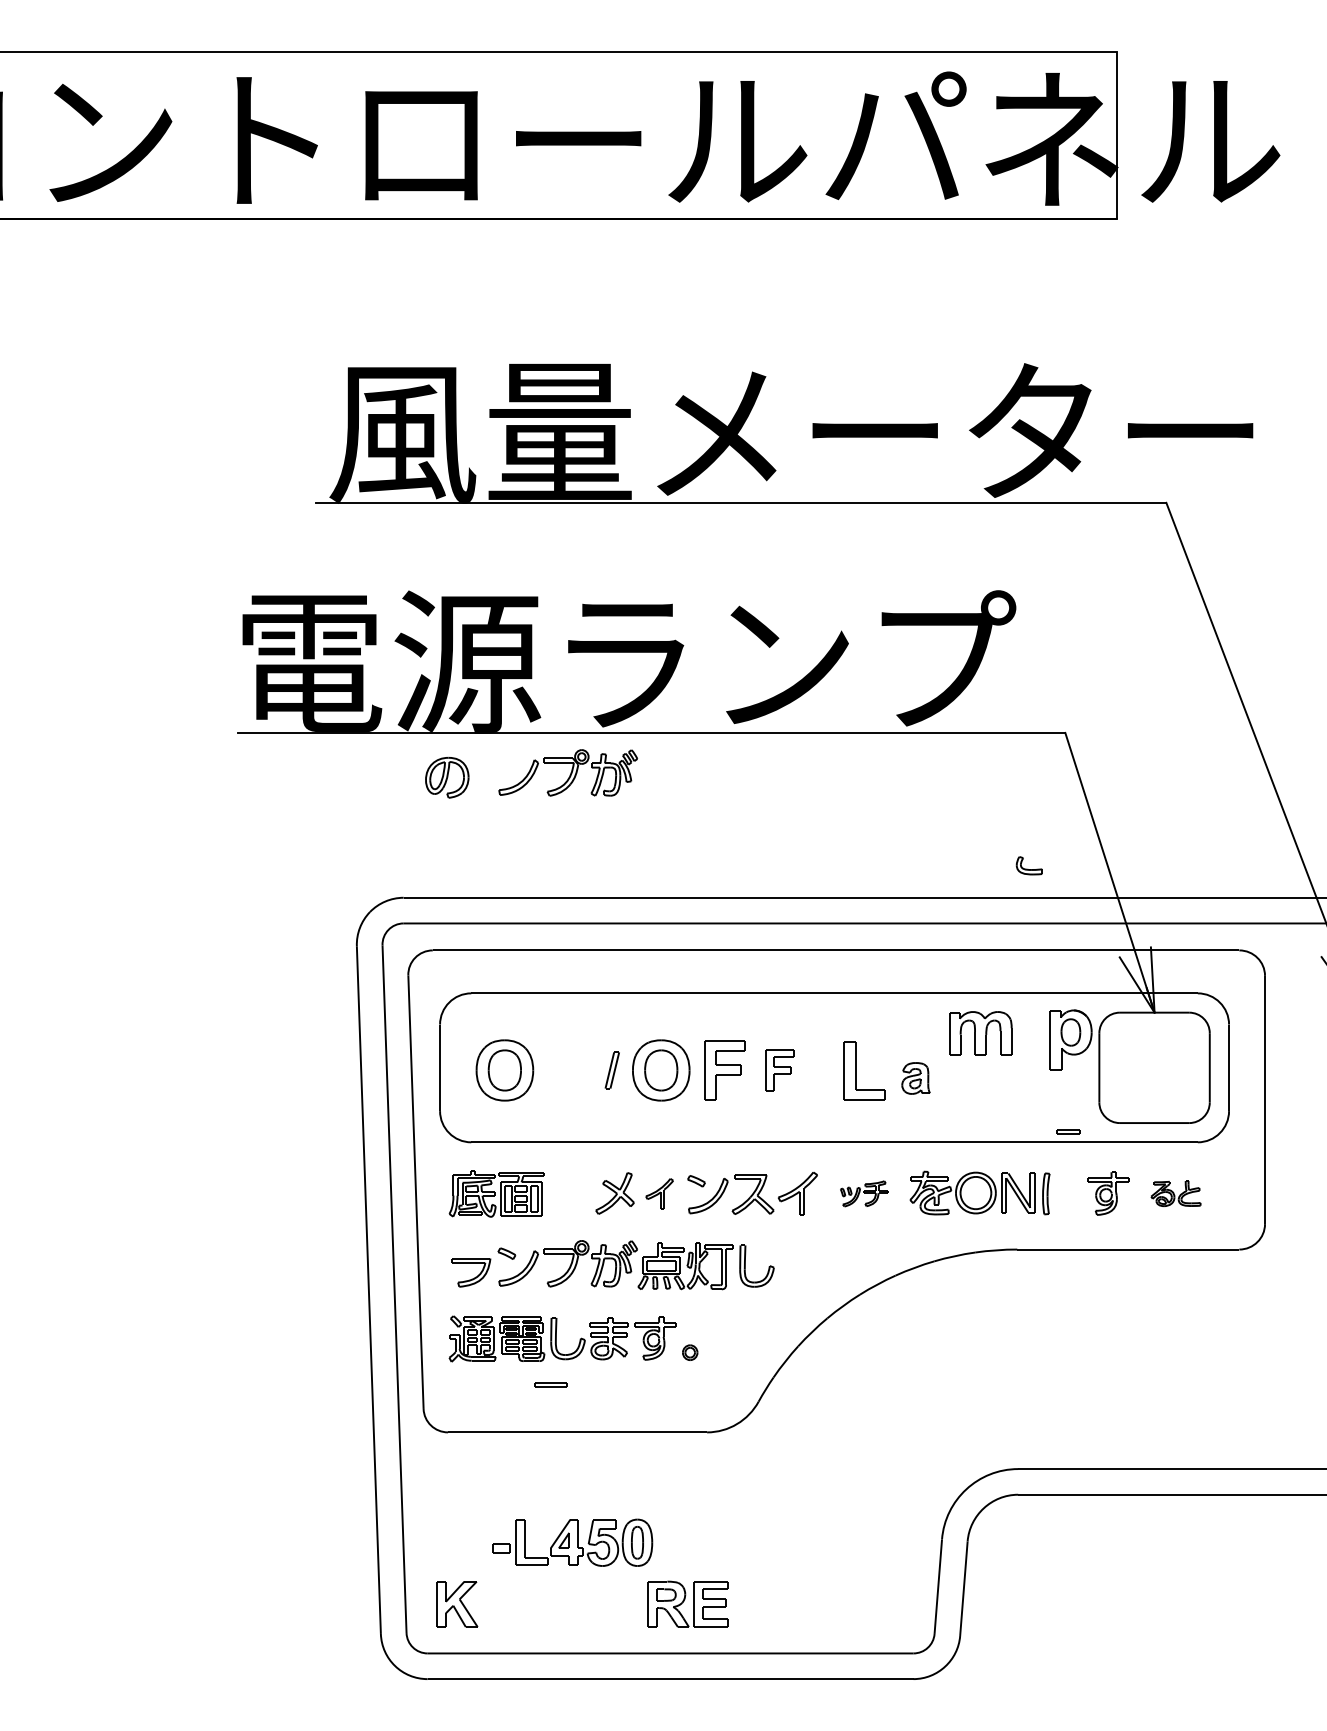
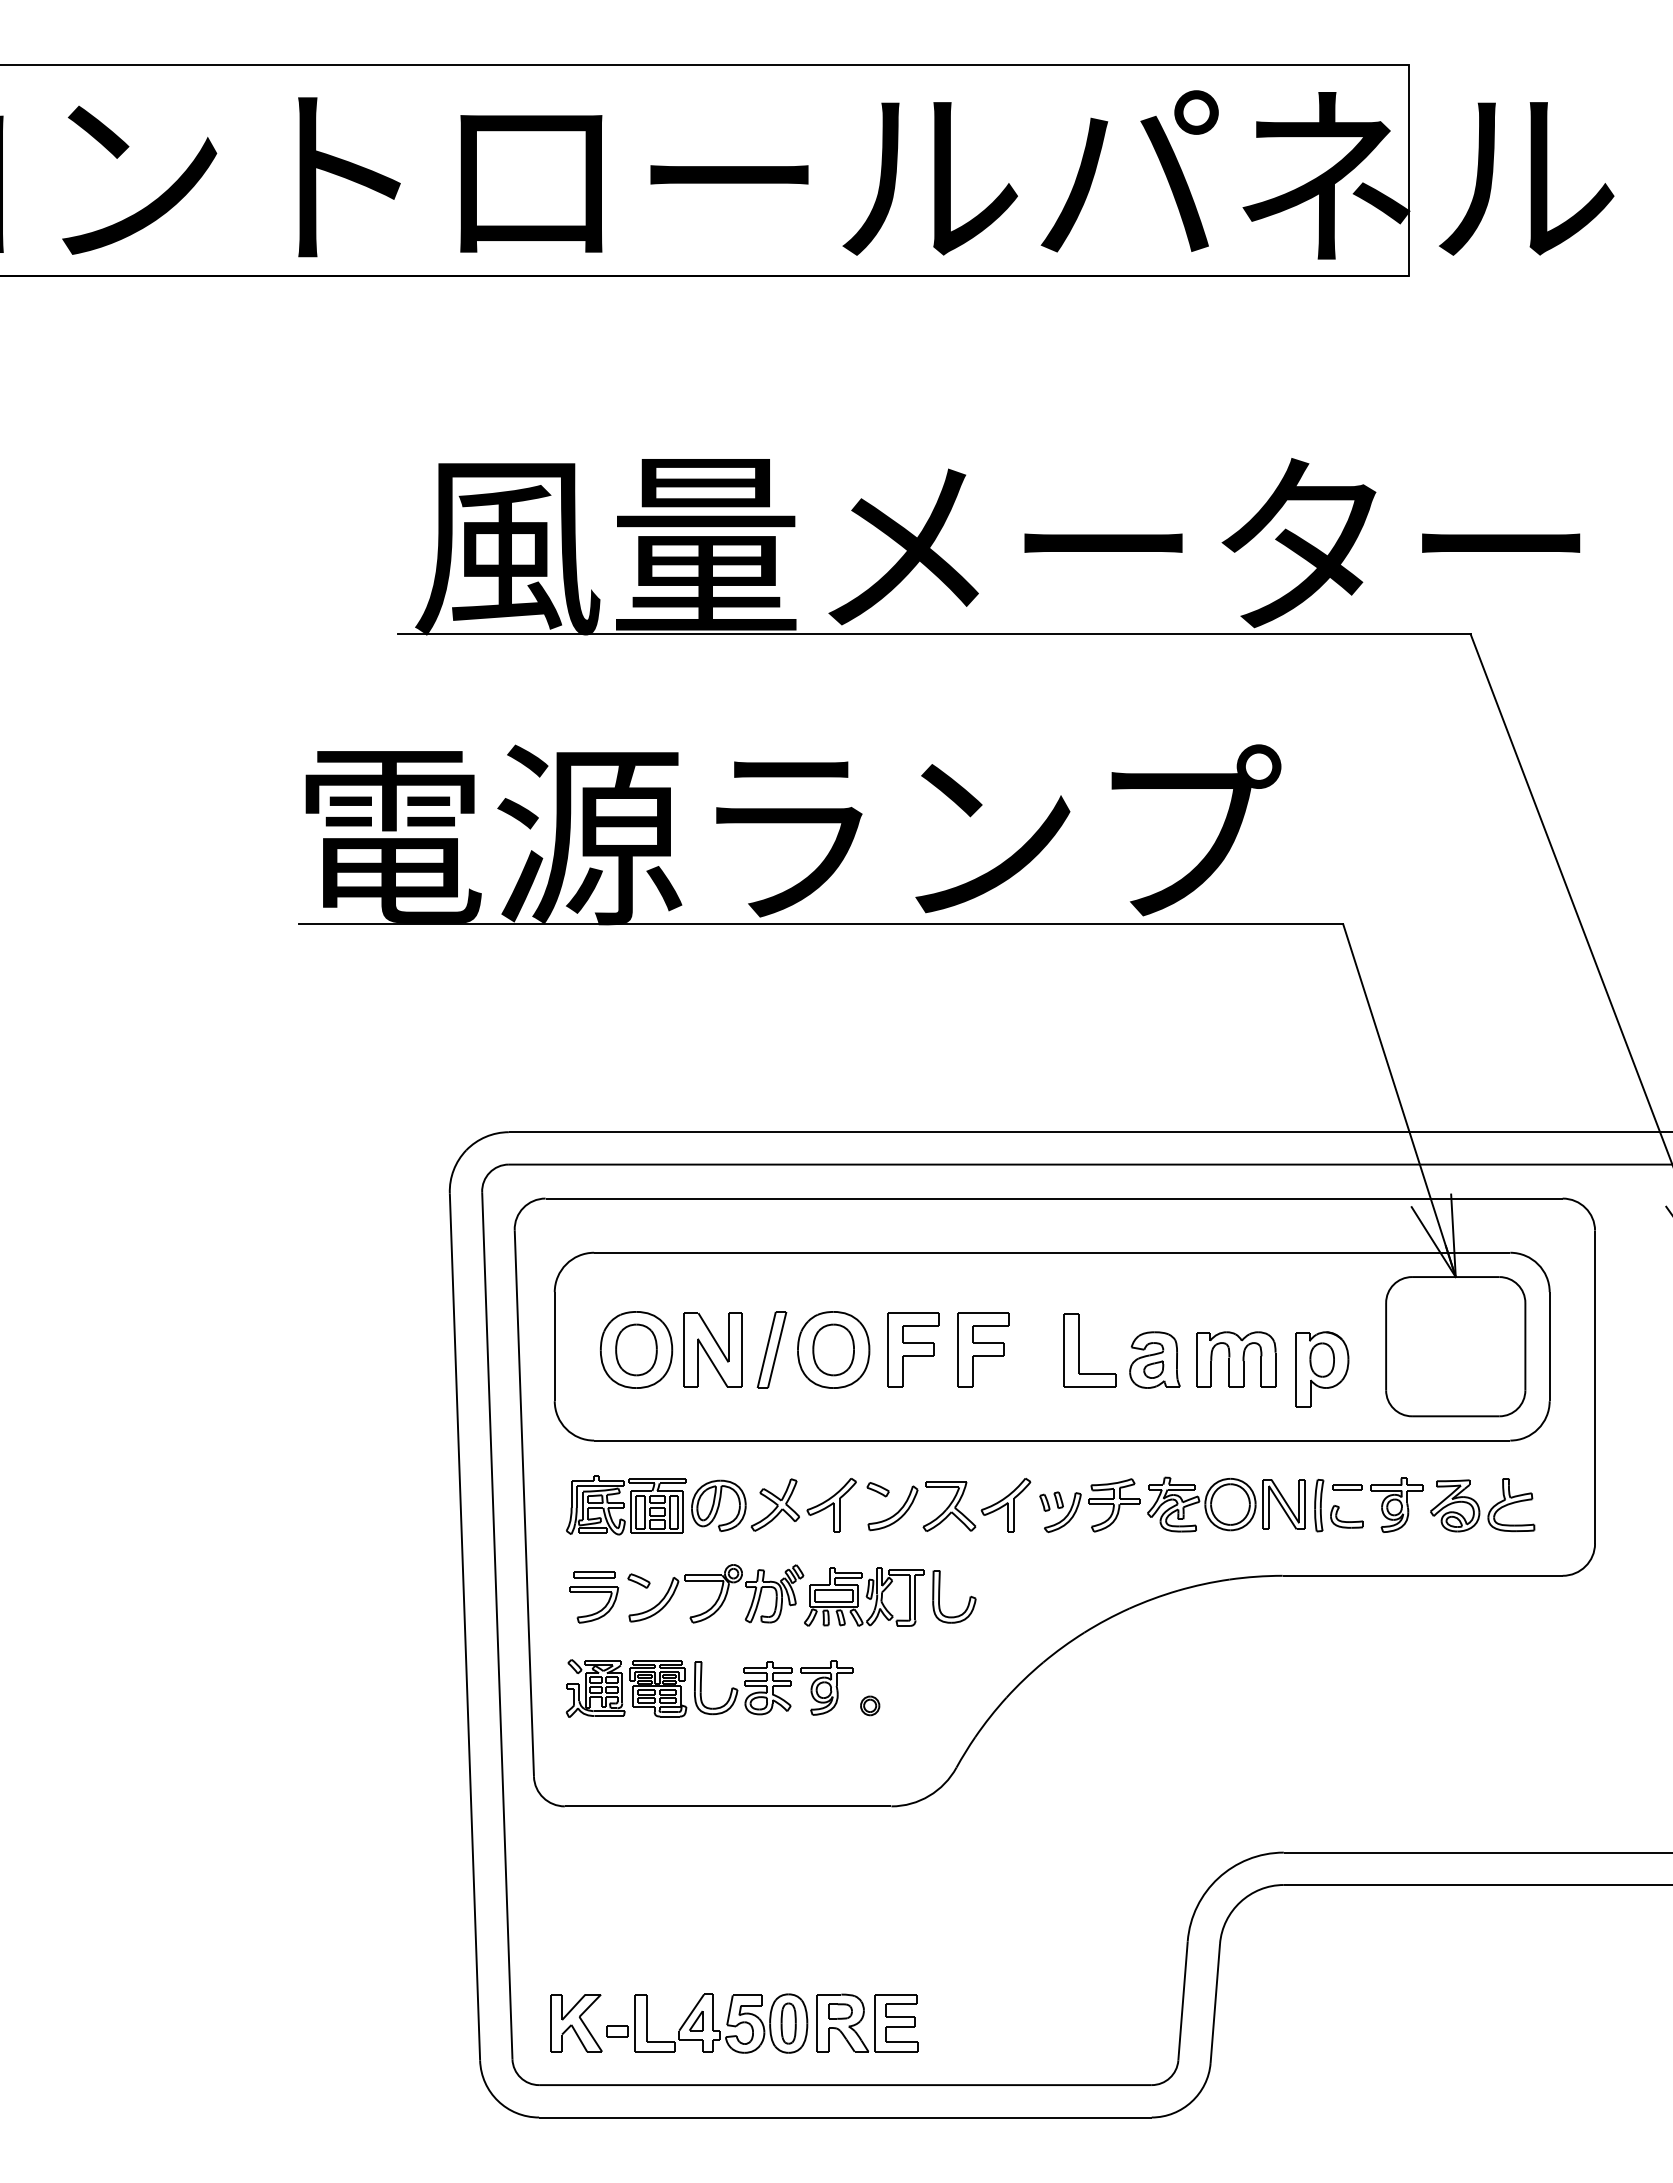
part: (568, 772) -> (716, 974), removed
part: (447, 777) -> (718, 1505), moved
part: (1029, 865) -> (1346, 1516), moved
part: (980, 1033) -> (1236, 1359), moved
part: (1071, 1039) -> (1322, 1369), moved
part: (565, 1070) -> (712, 1349), added
part: (611, 1070) -> (771, 1349), size x1.67
part: (780, 1070) -> (983, 1349), size x1.43
part: (915, 1078) -> (1154, 1359), size x1.43
part: (1068, 1131) -> (1347, 1487), moved
part: (659, 1193) -> (831, 1505), size x1.43
part: (864, 1193) -> (1089, 1505), size x1.67
part: (1175, 1193) -> (1482, 1505), size x1.67
part: (550, 1384) -> (594, 1574), moved
part: (573, 1542) -> (707, 2023), moved

